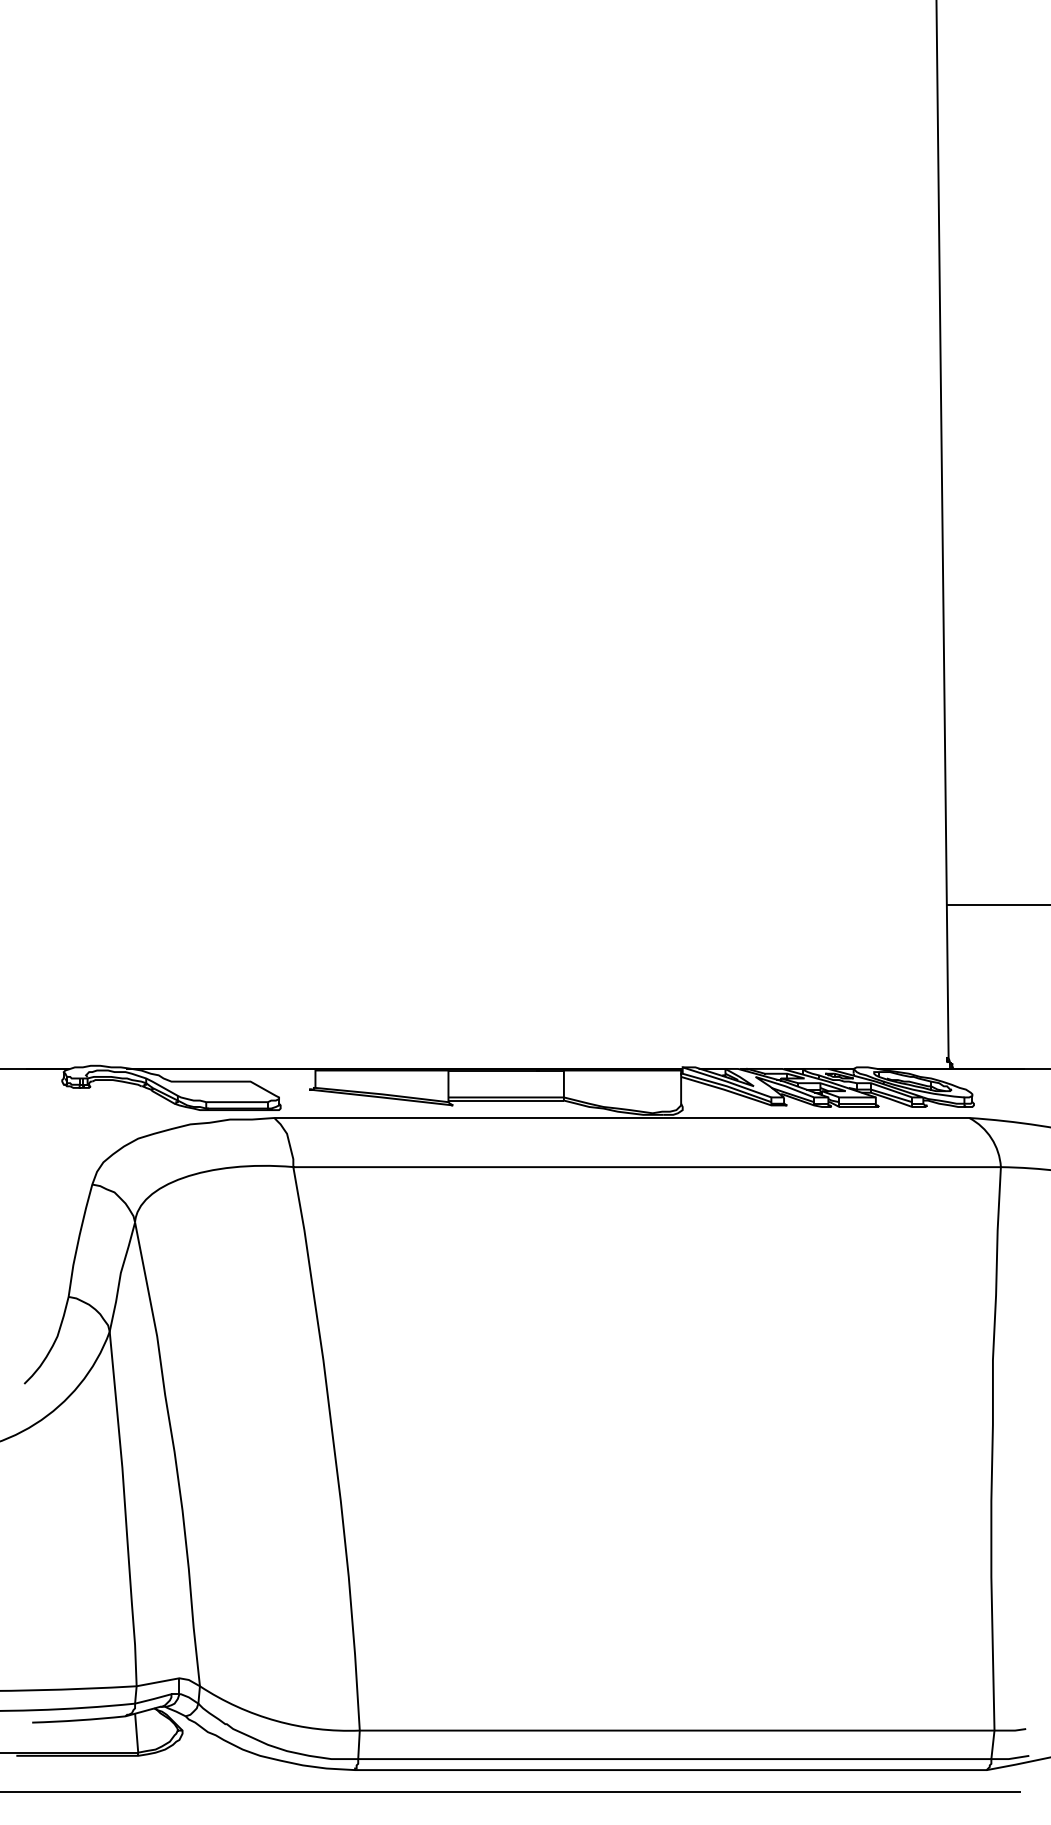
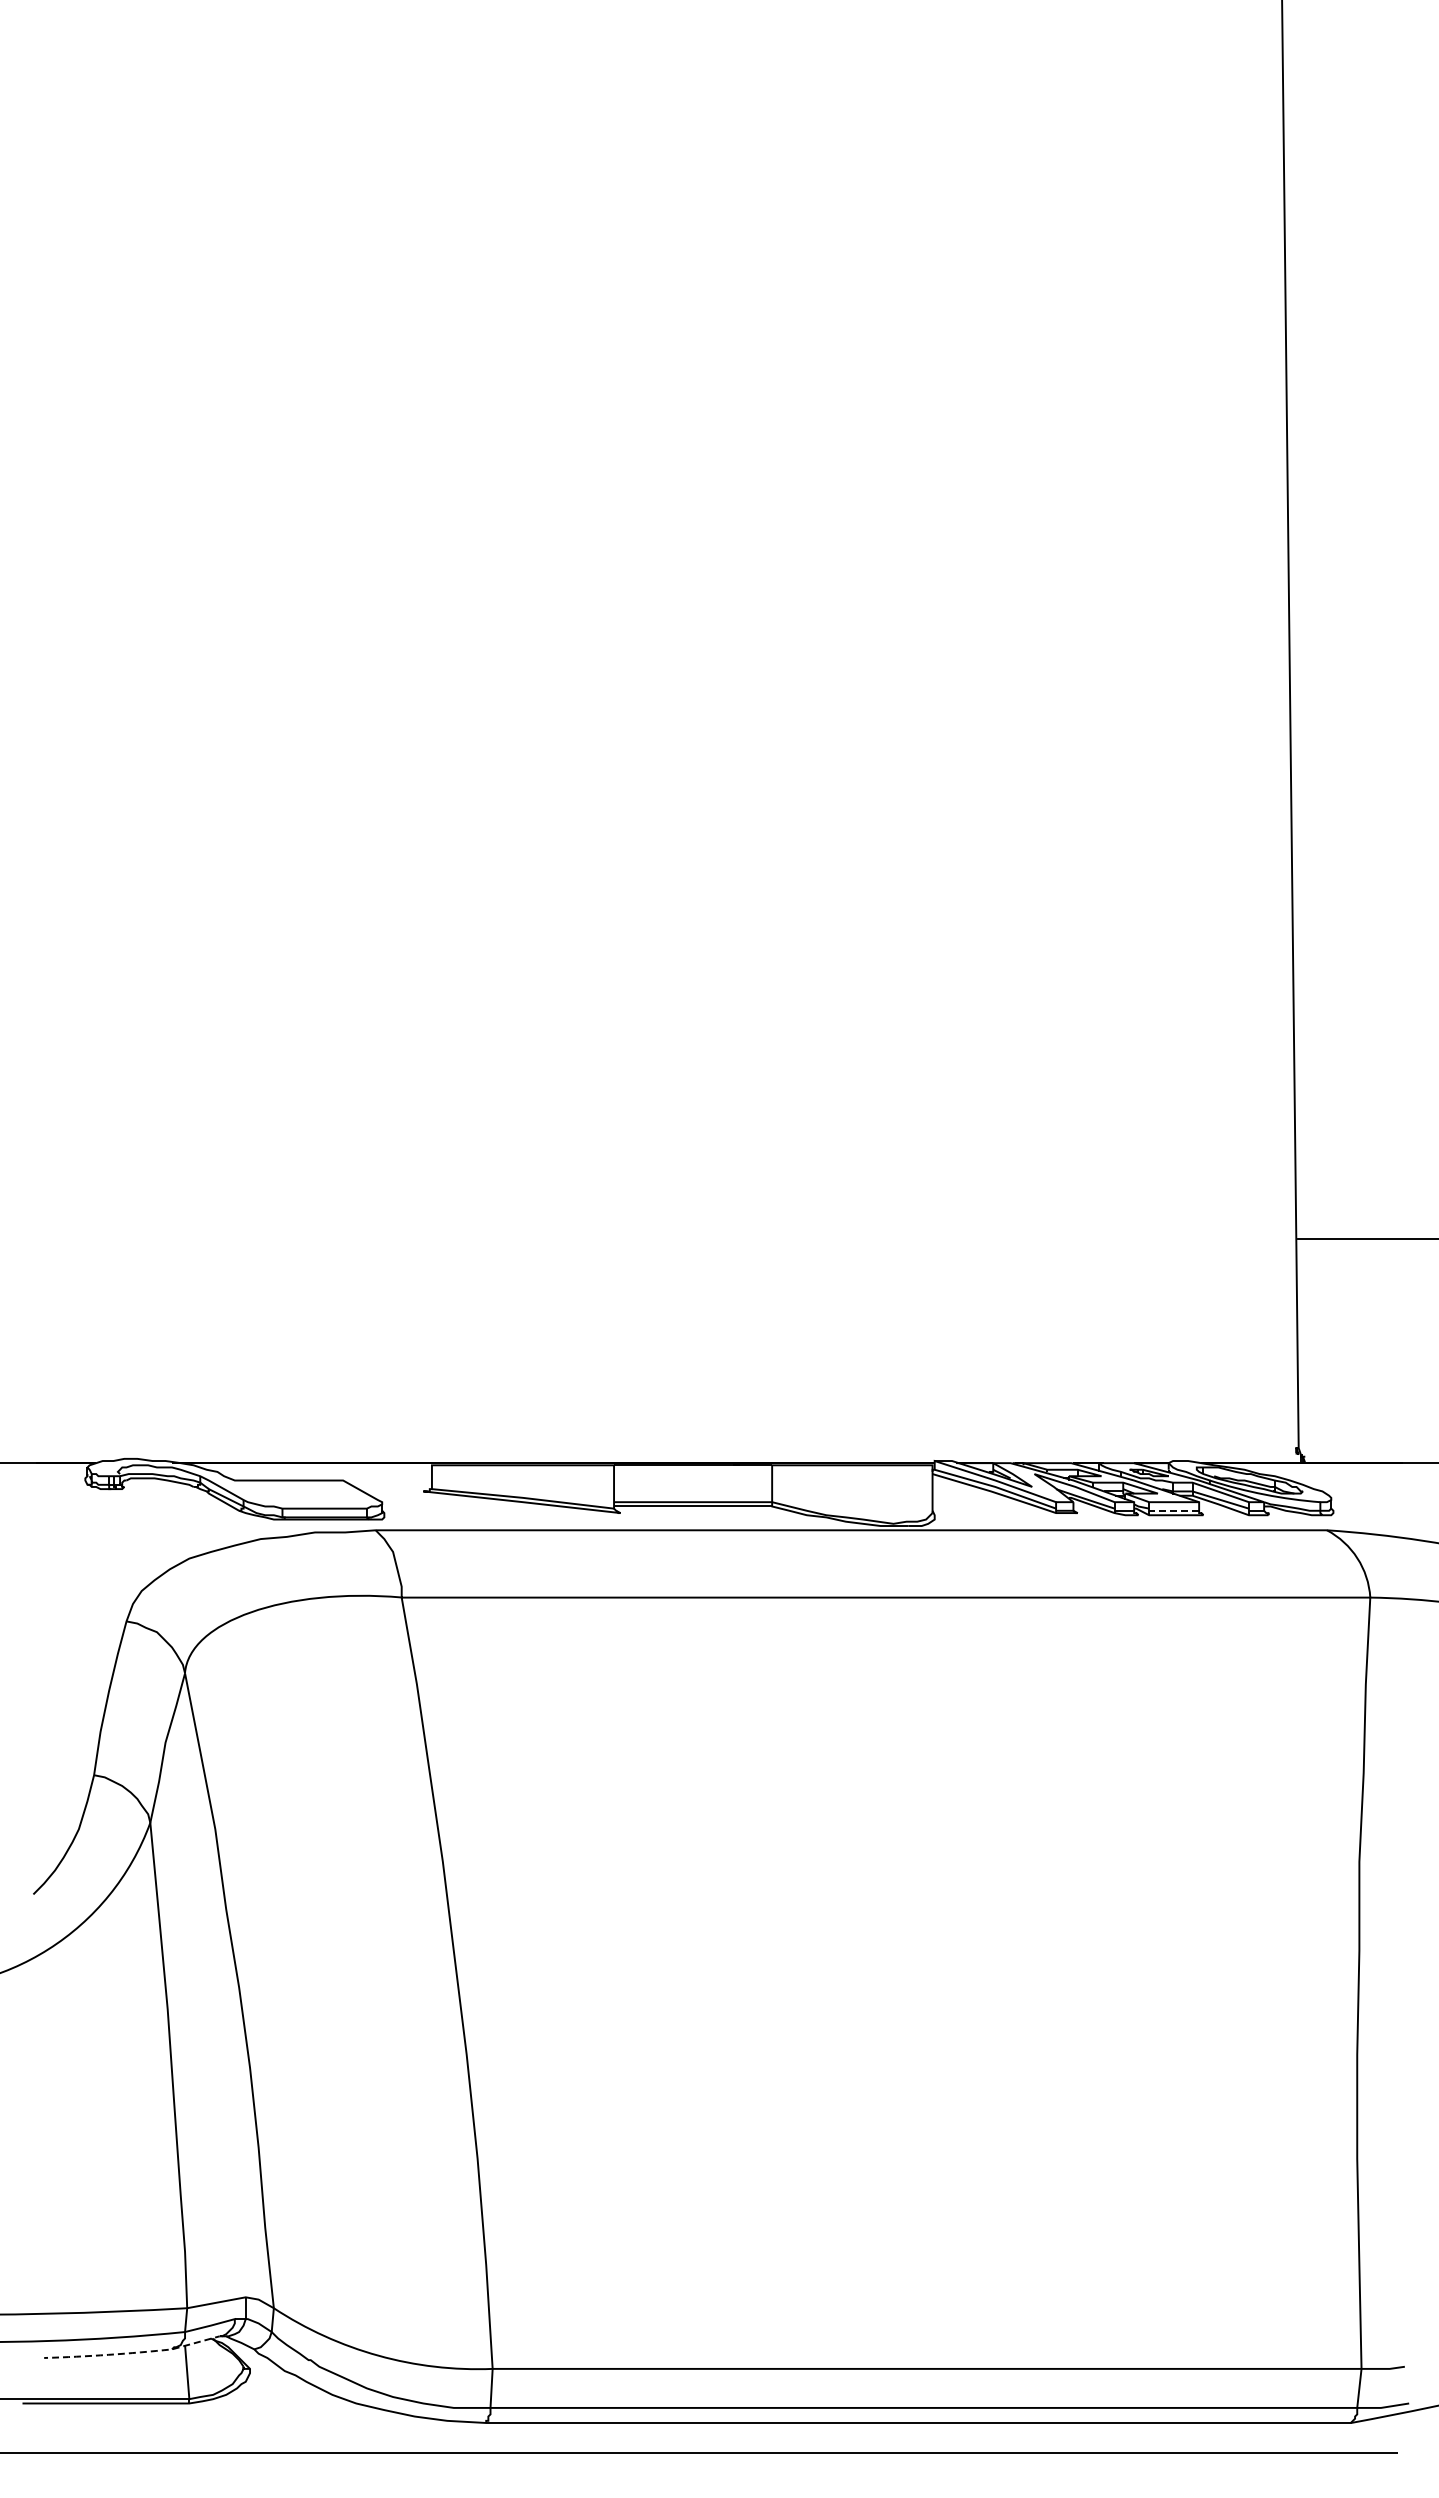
line: (857, 1103) -> (1173, 1510), solid -> dashed
line: (98, 1718) -> (134, 2352), solid -> dashed

